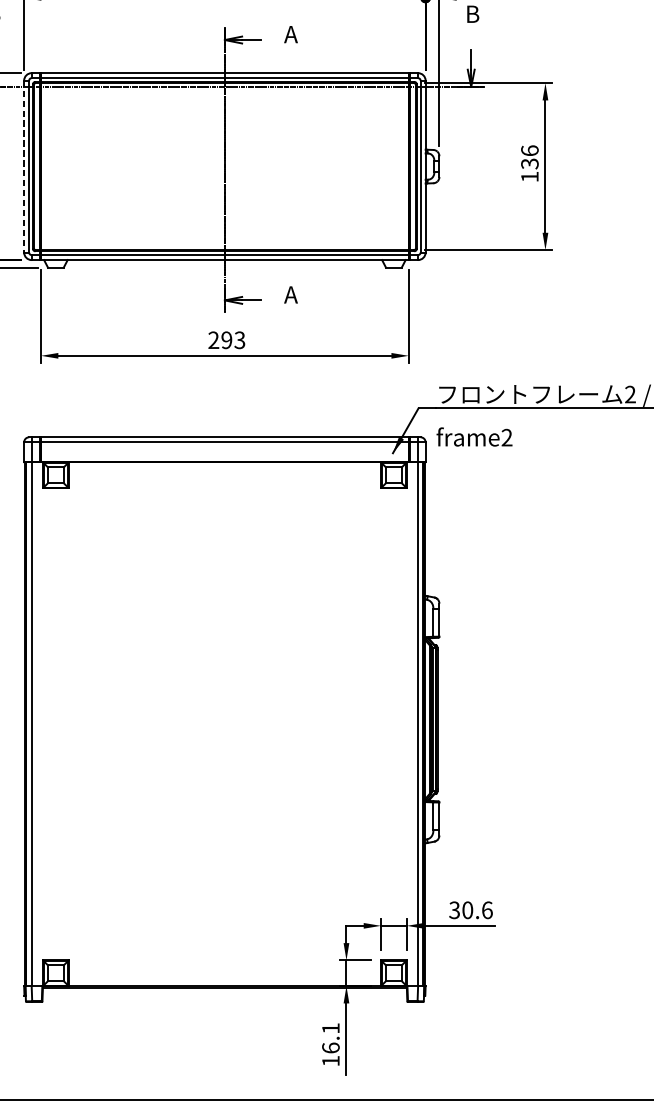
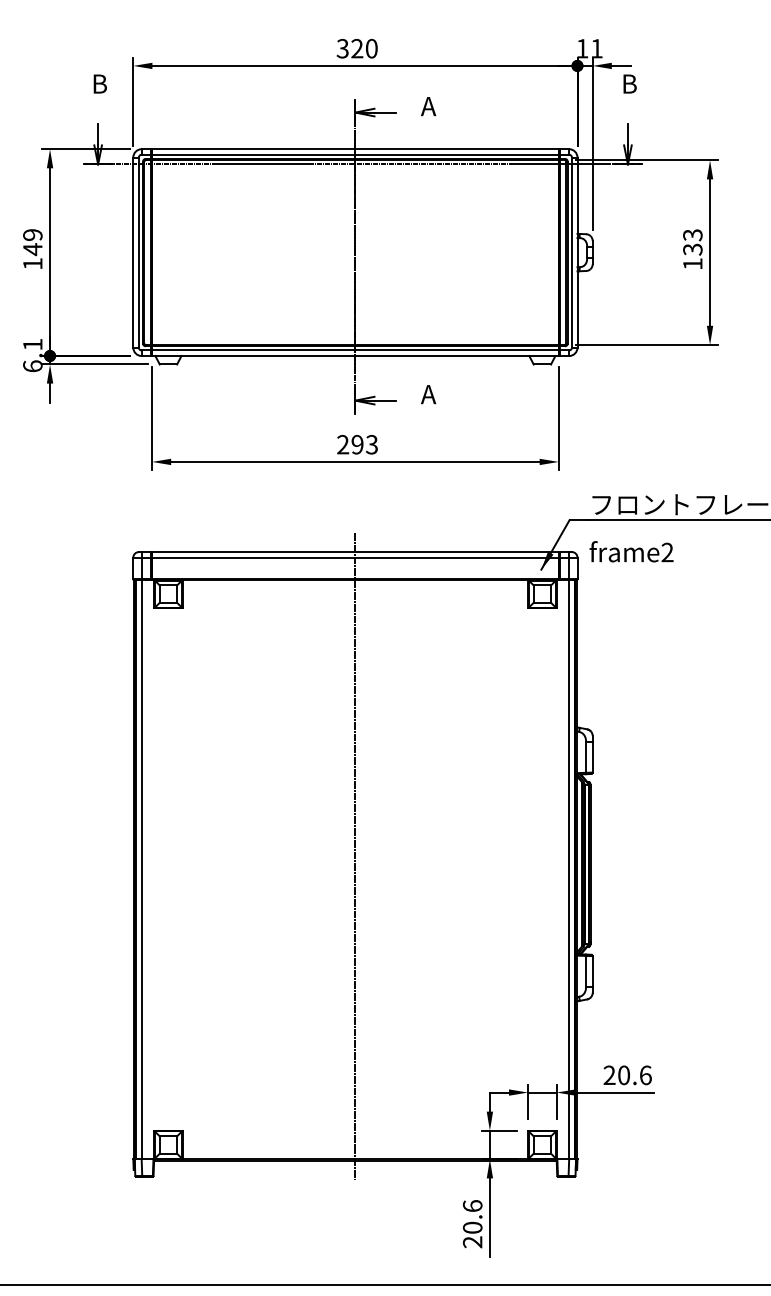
text: (529, 151) -> (692, 235), 136 -> 133
line: (24, 167) -> (133, 253), dashed -> solid
line: (224, 712) -> (355, 856), added
text: (454, 910) -> (609, 1075), 30.6 -> 20.6
text: (330, 1045) -> (472, 1224), 16.1 -> 20.6

